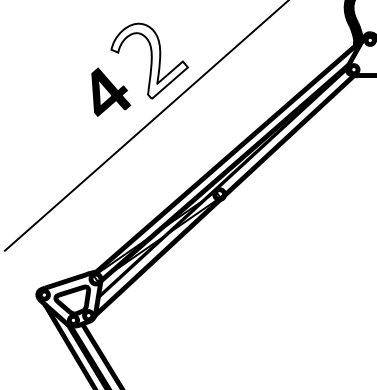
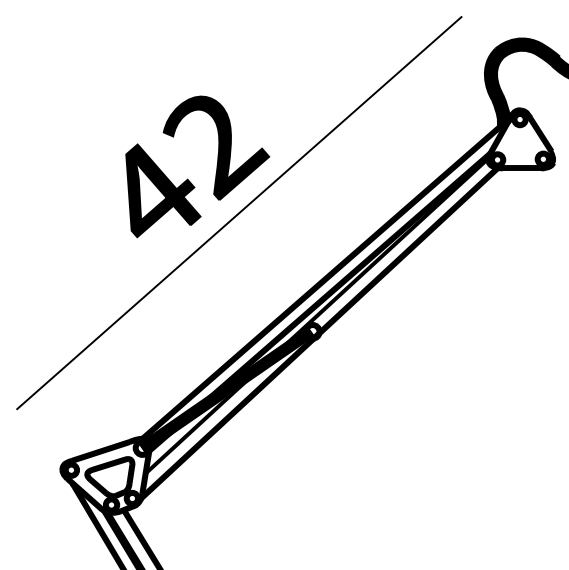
fill: (149, 61) -> (216, 148), added
part: (111, 91) -> (163, 190), size x1.43
fill: (157, 236) -> (226, 389), added

